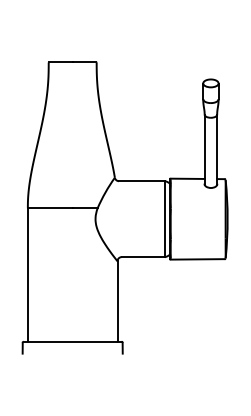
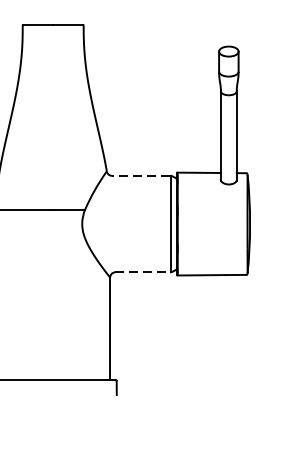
line: (141, 181) -> (140, 176), solid -> dashed
line: (143, 257) -> (143, 272), solid -> dashed

